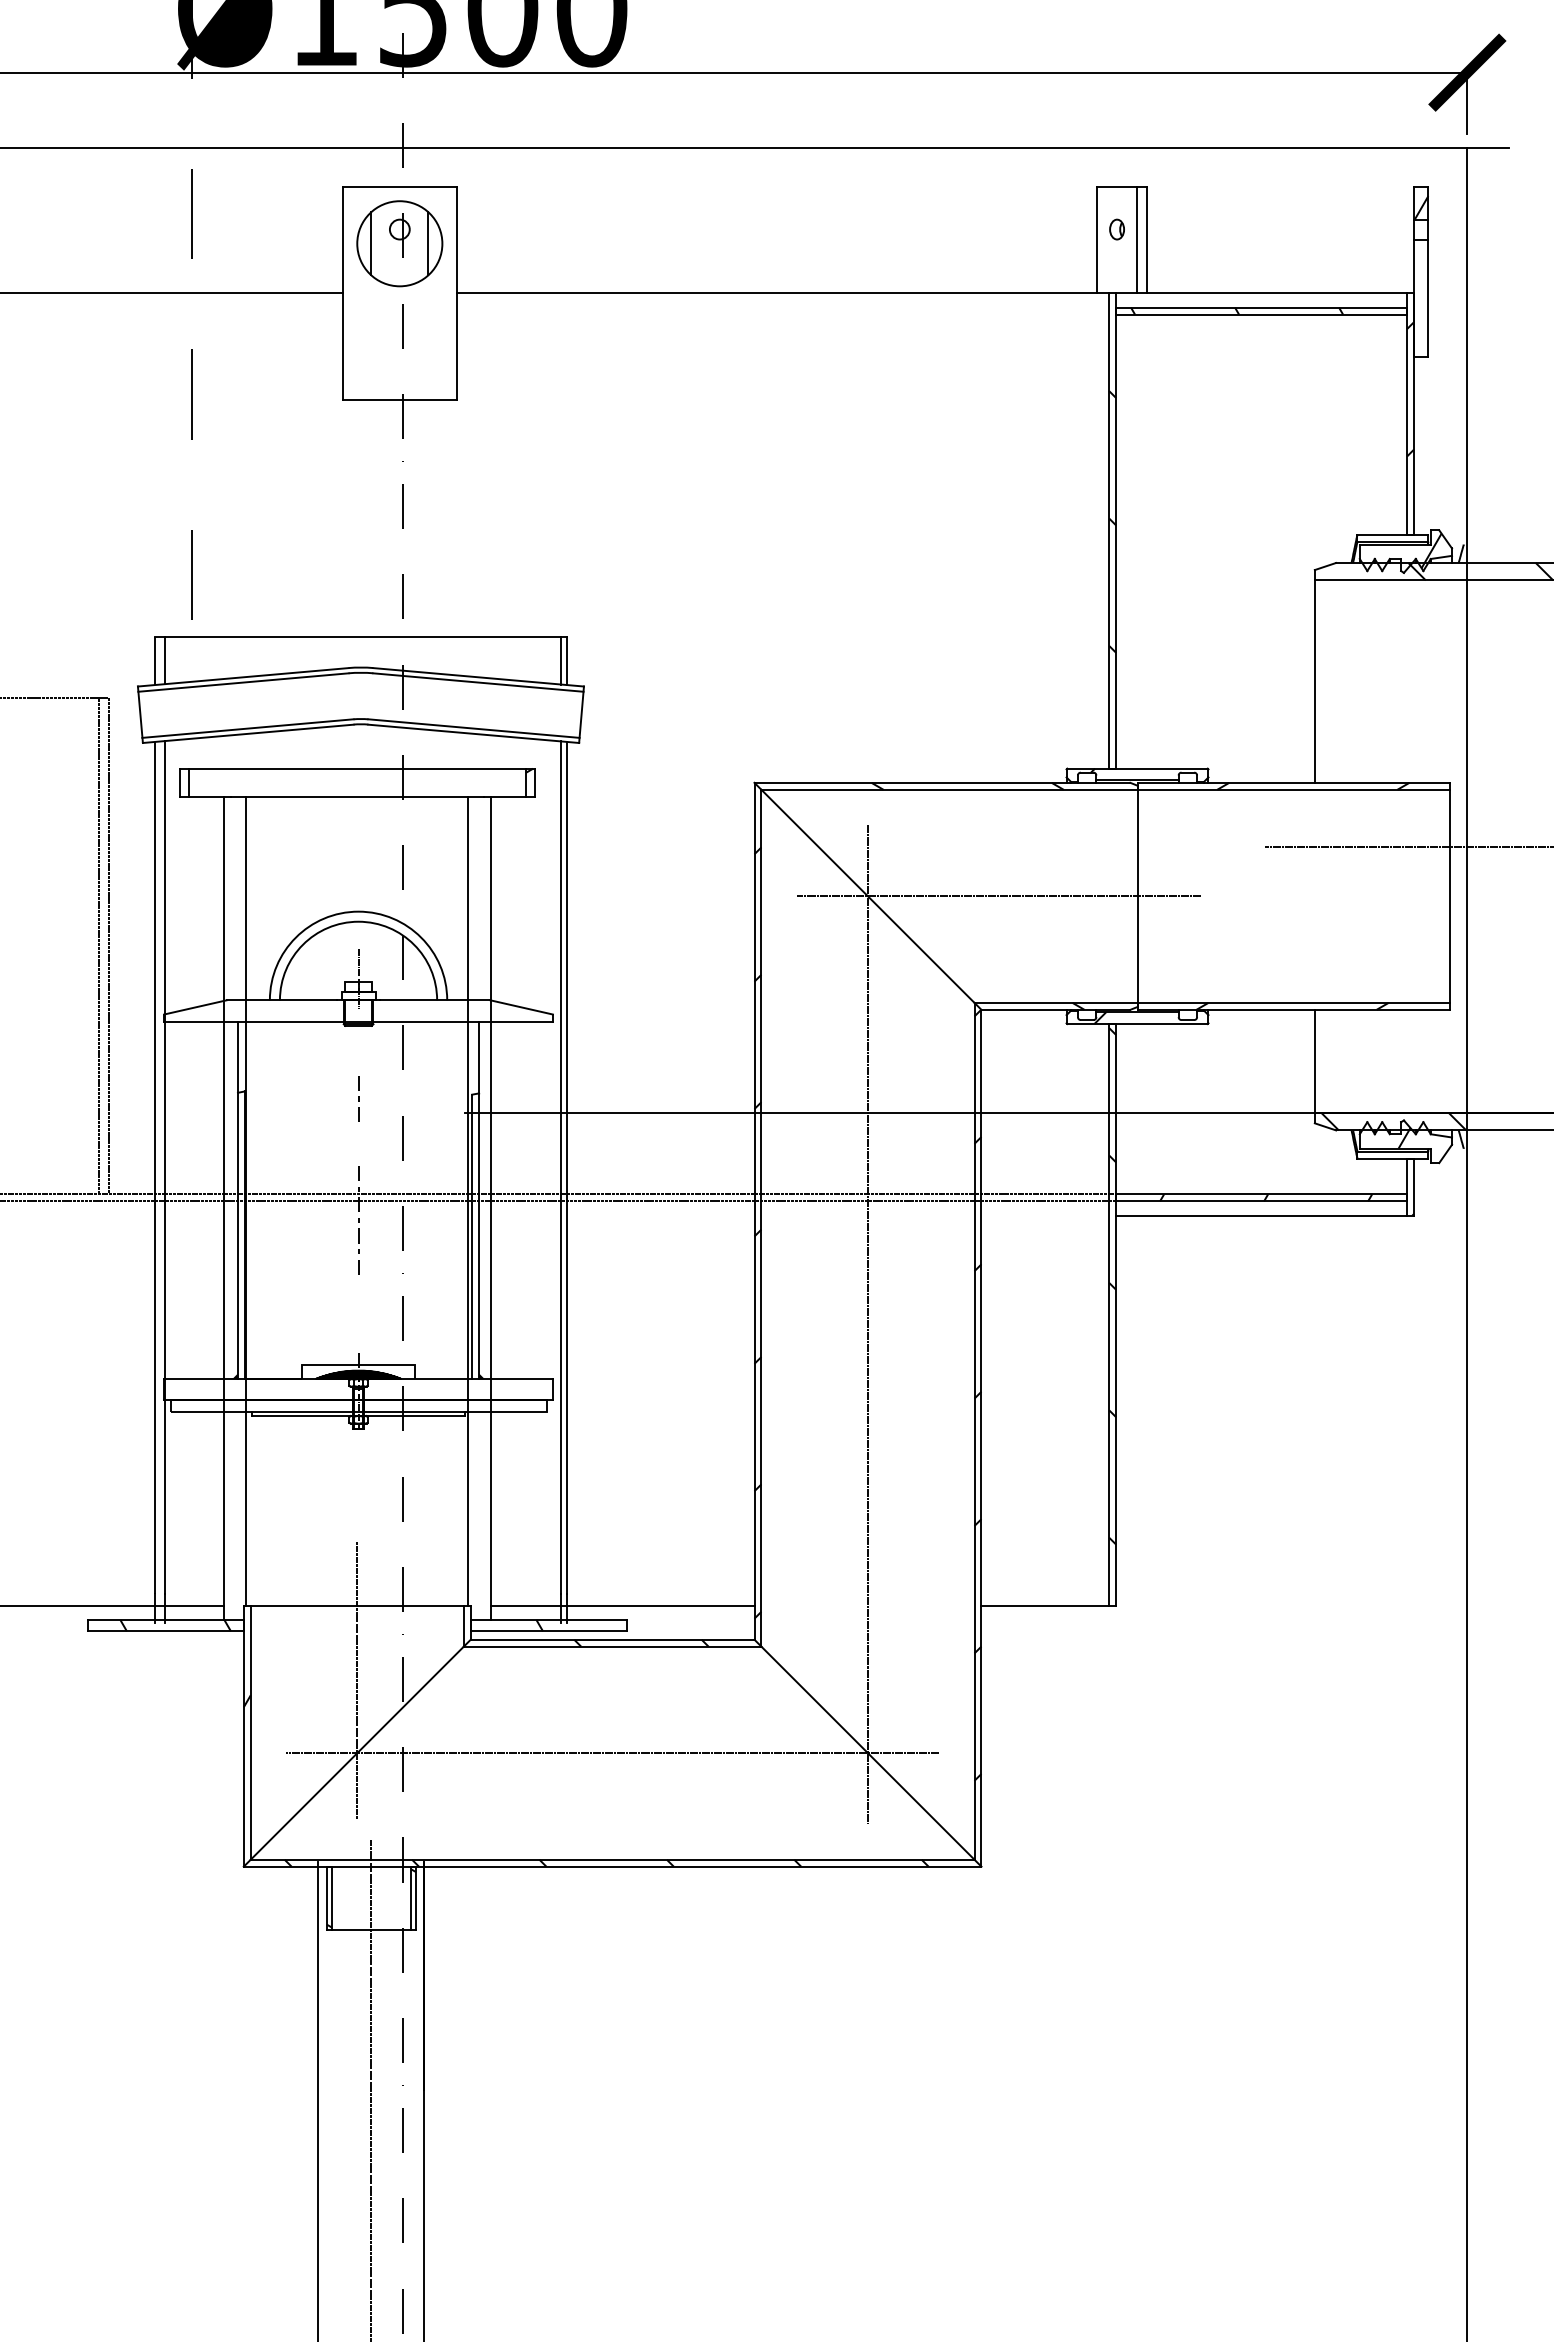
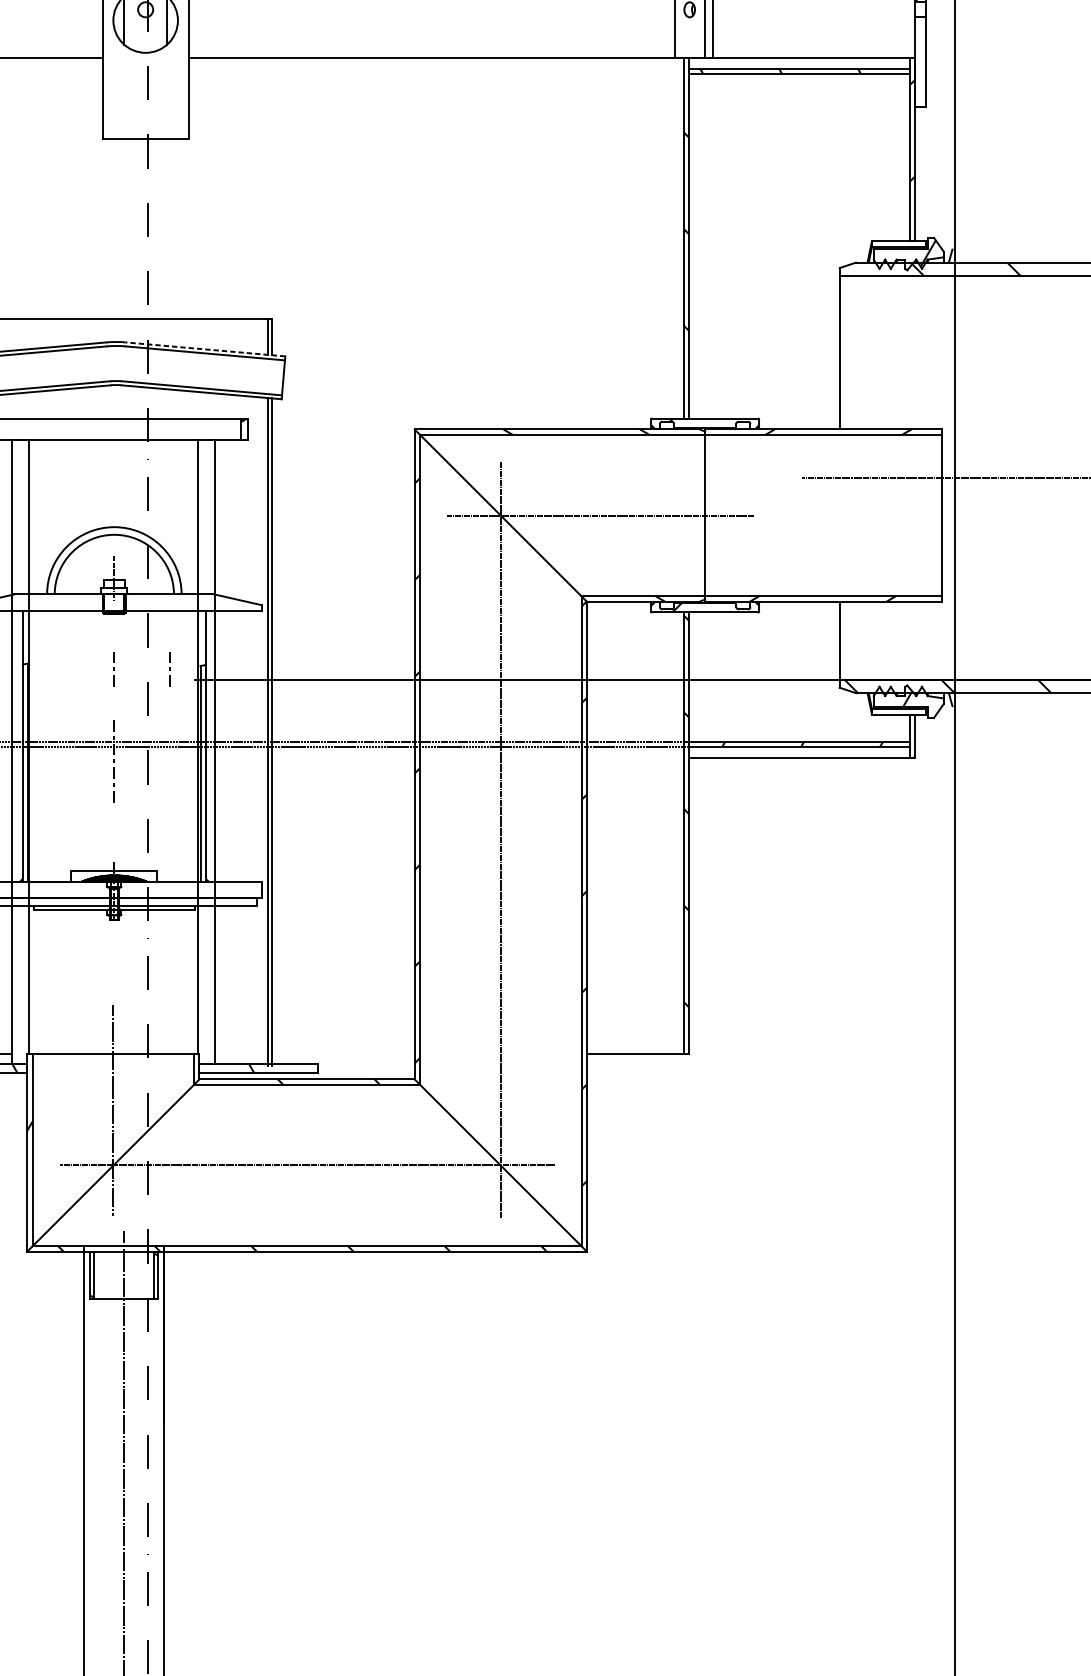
line: (478, 677) -> (205, 349), solid -> dashed
line: (431, 1098) -> (169, 668), added
line: (622, 1605) -> (314, 1053), removed

